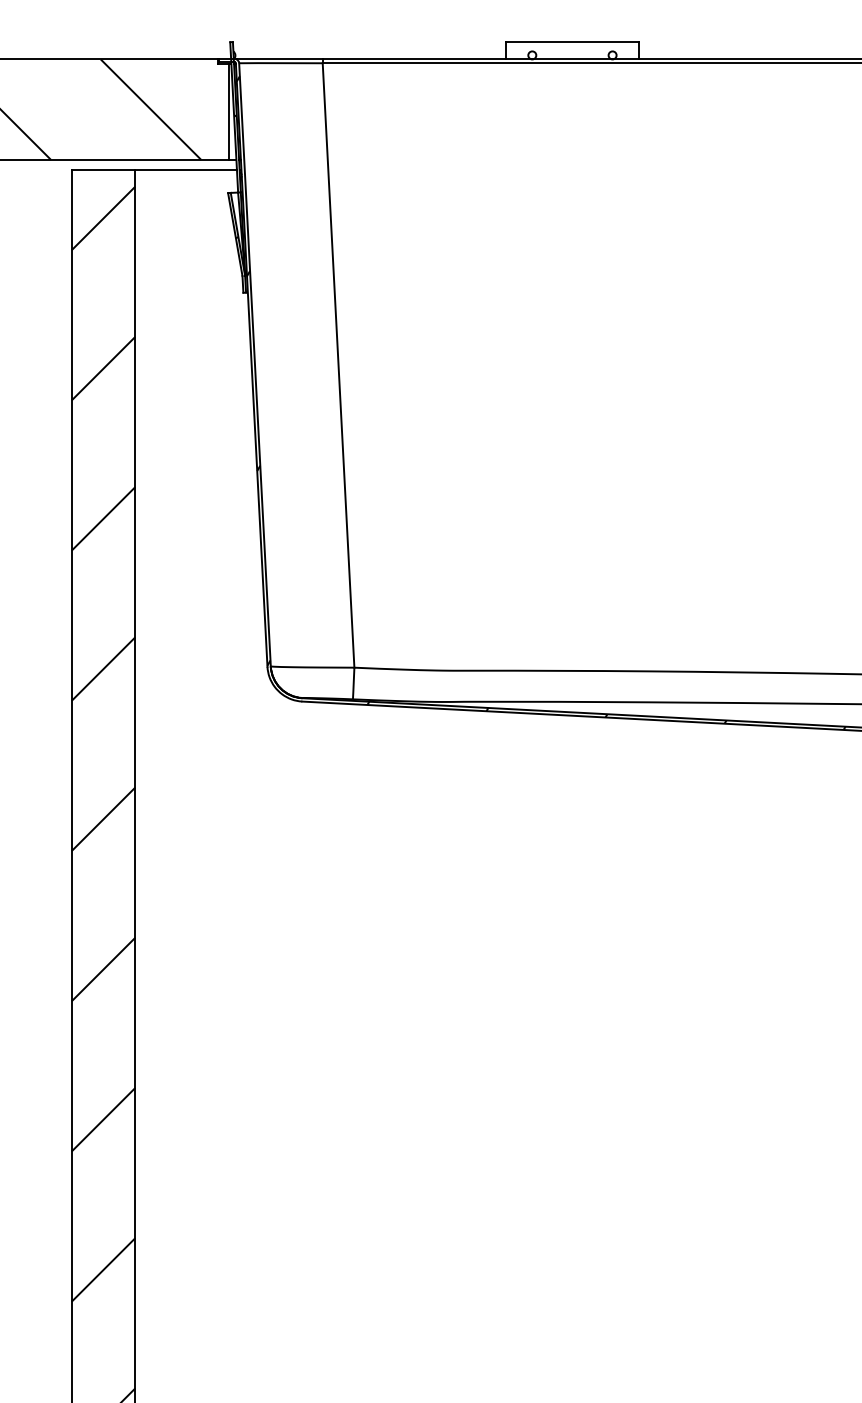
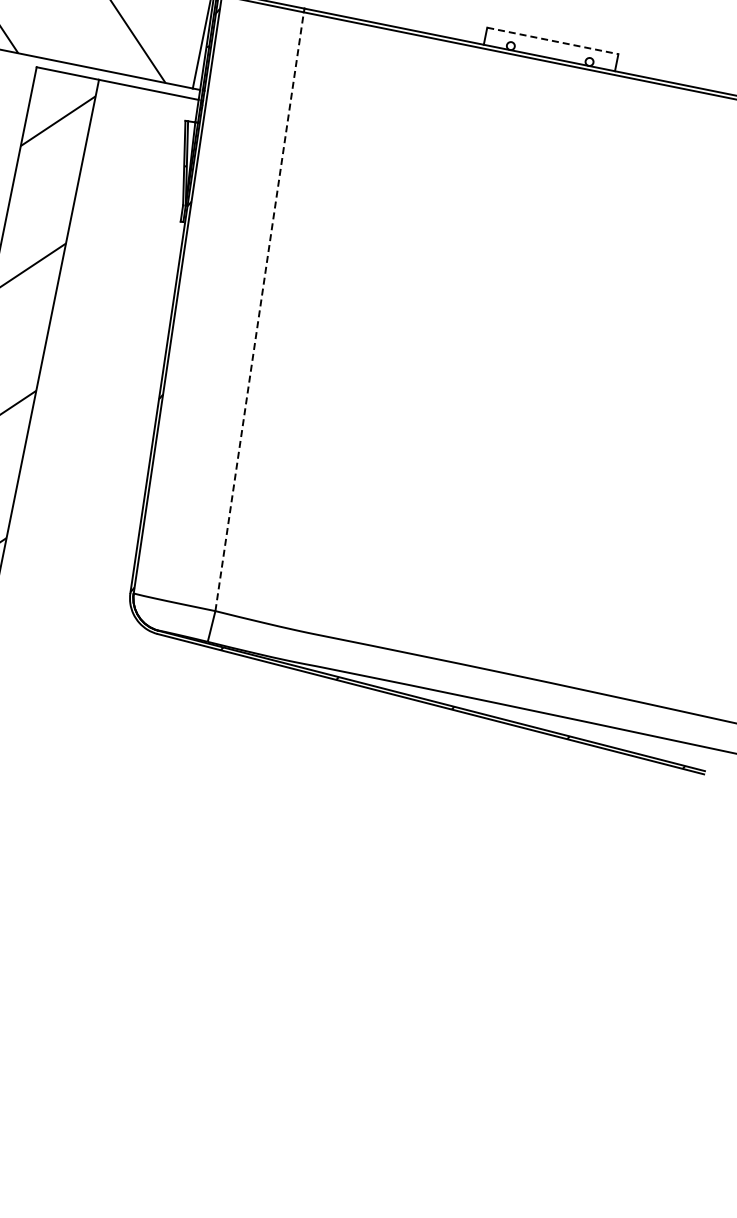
line: (572, 42) -> (552, 41), solid -> dashed
line: (338, 365) -> (259, 311), solid -> dashed

